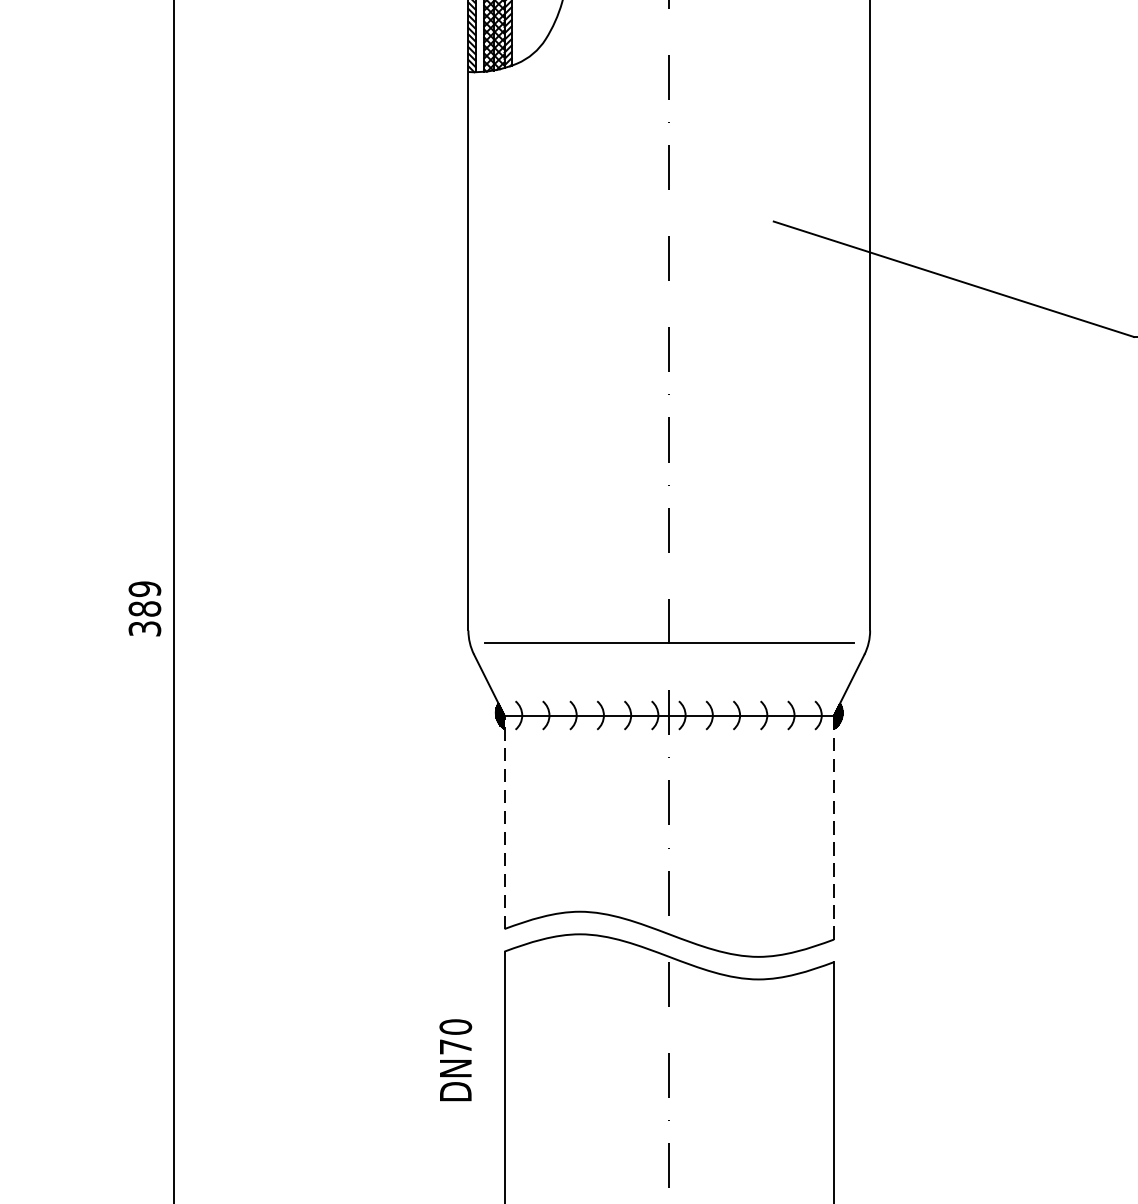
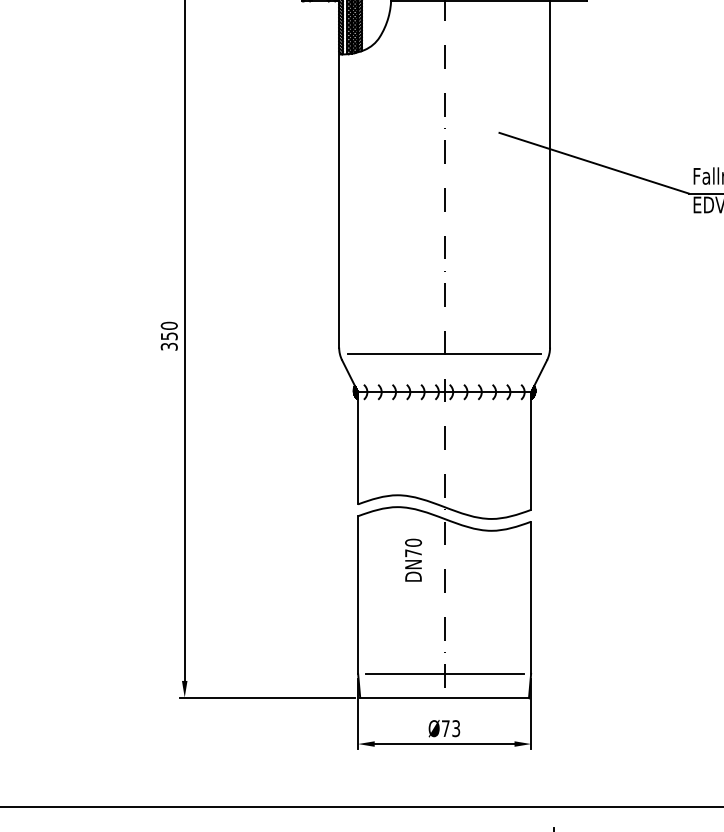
text: (143, 599) -> (168, 331), 389 -> 350
line: (505, 820) -> (358, 447), dashed -> solid
line: (834, 828) -> (531, 451), dashed -> solid
text: (455, 1058) -> (413, 559), moved

